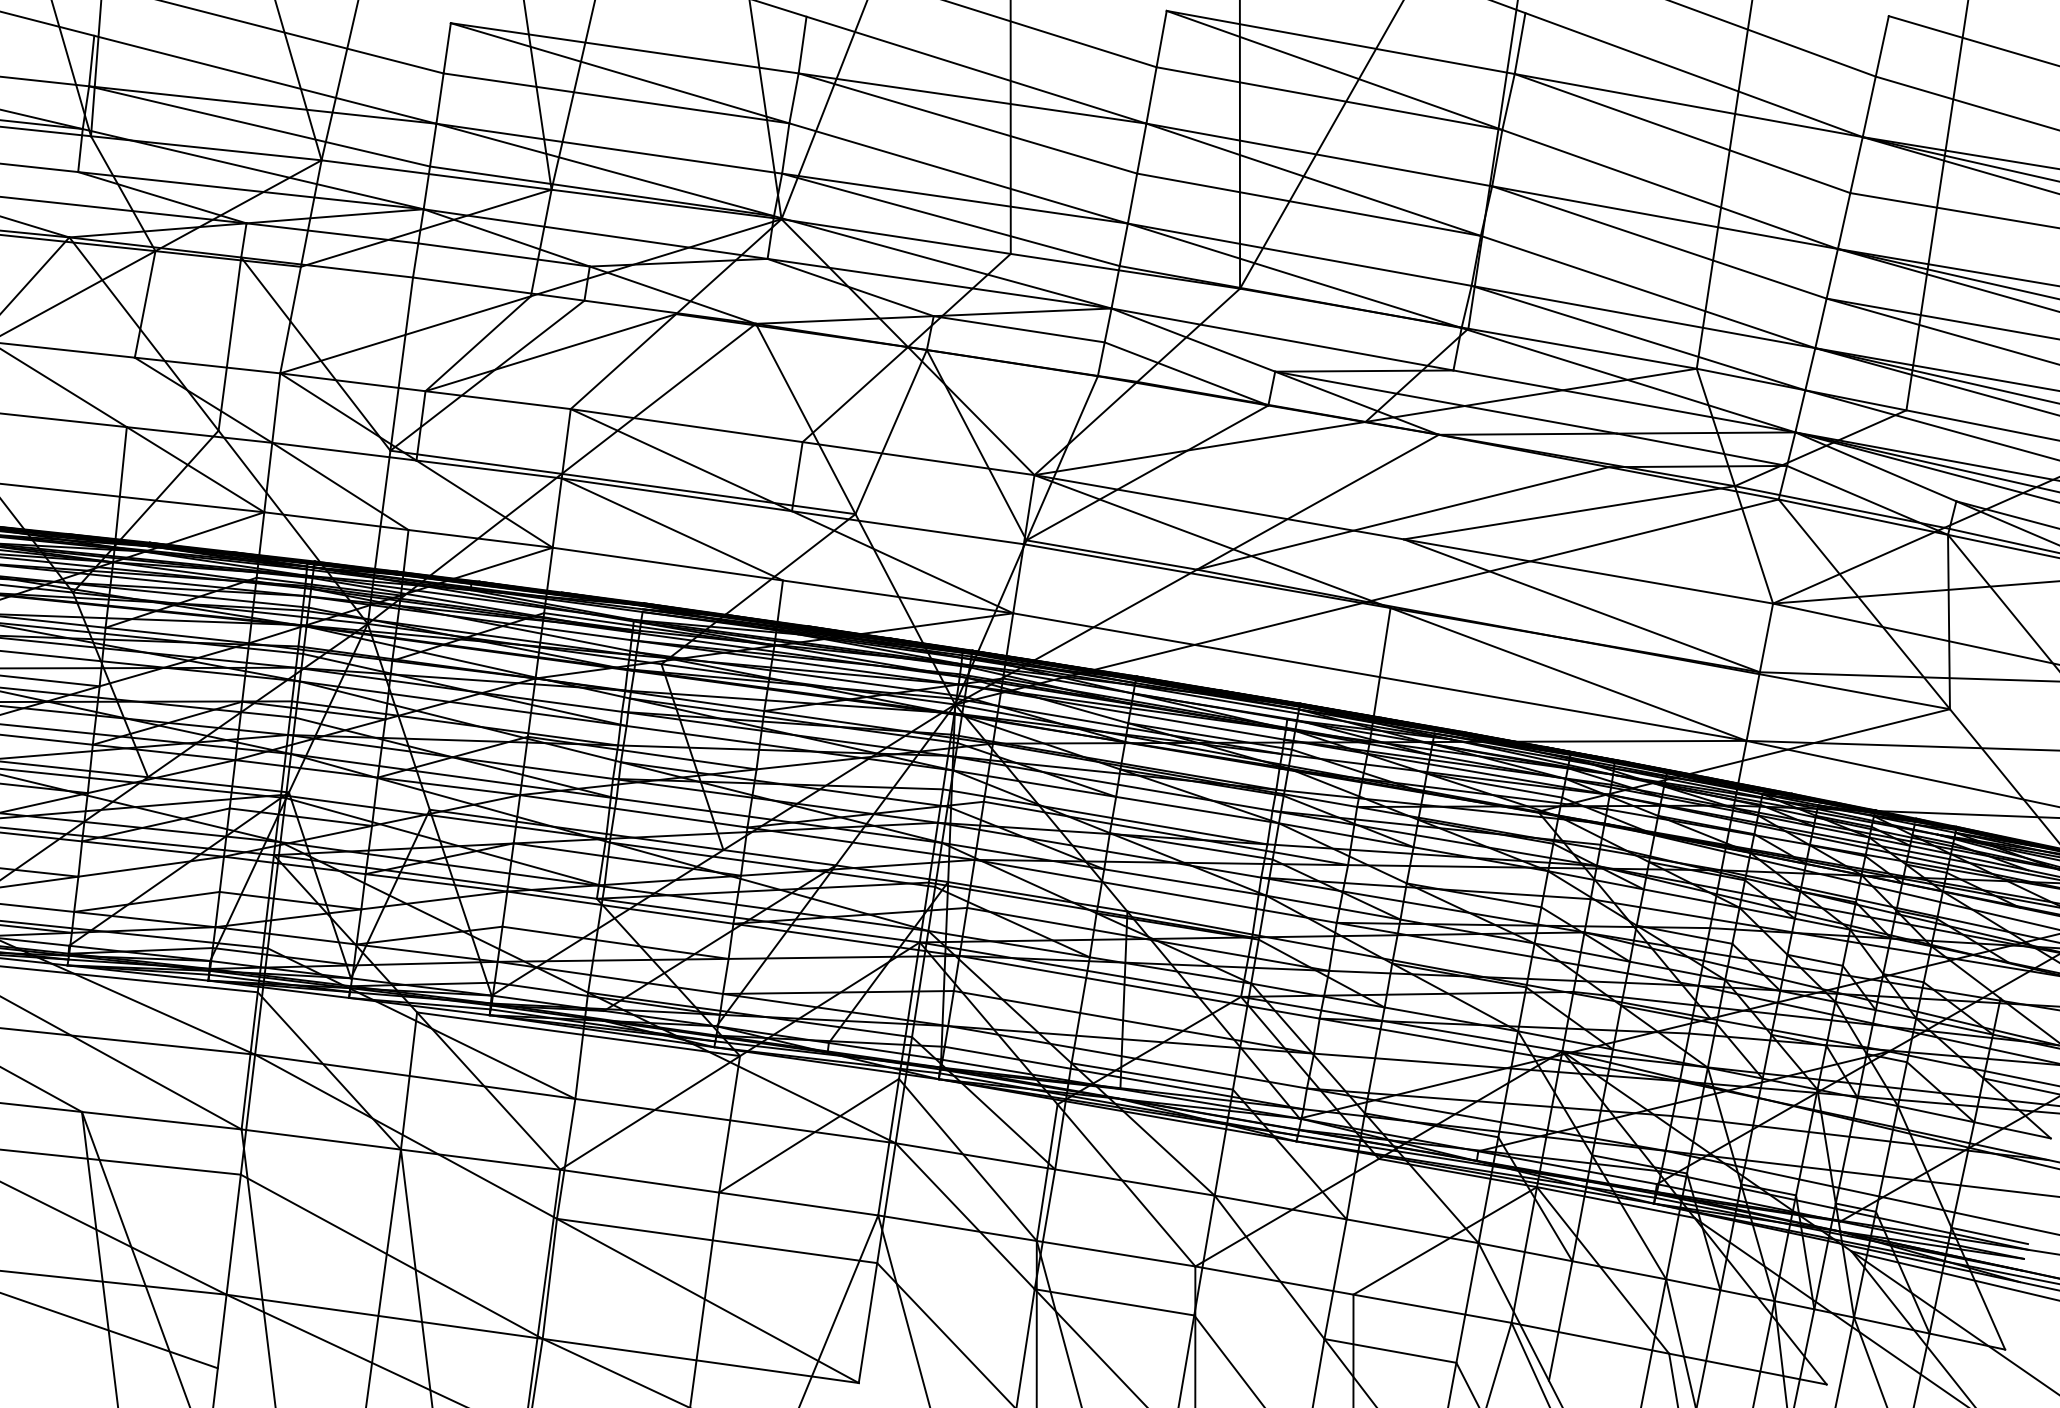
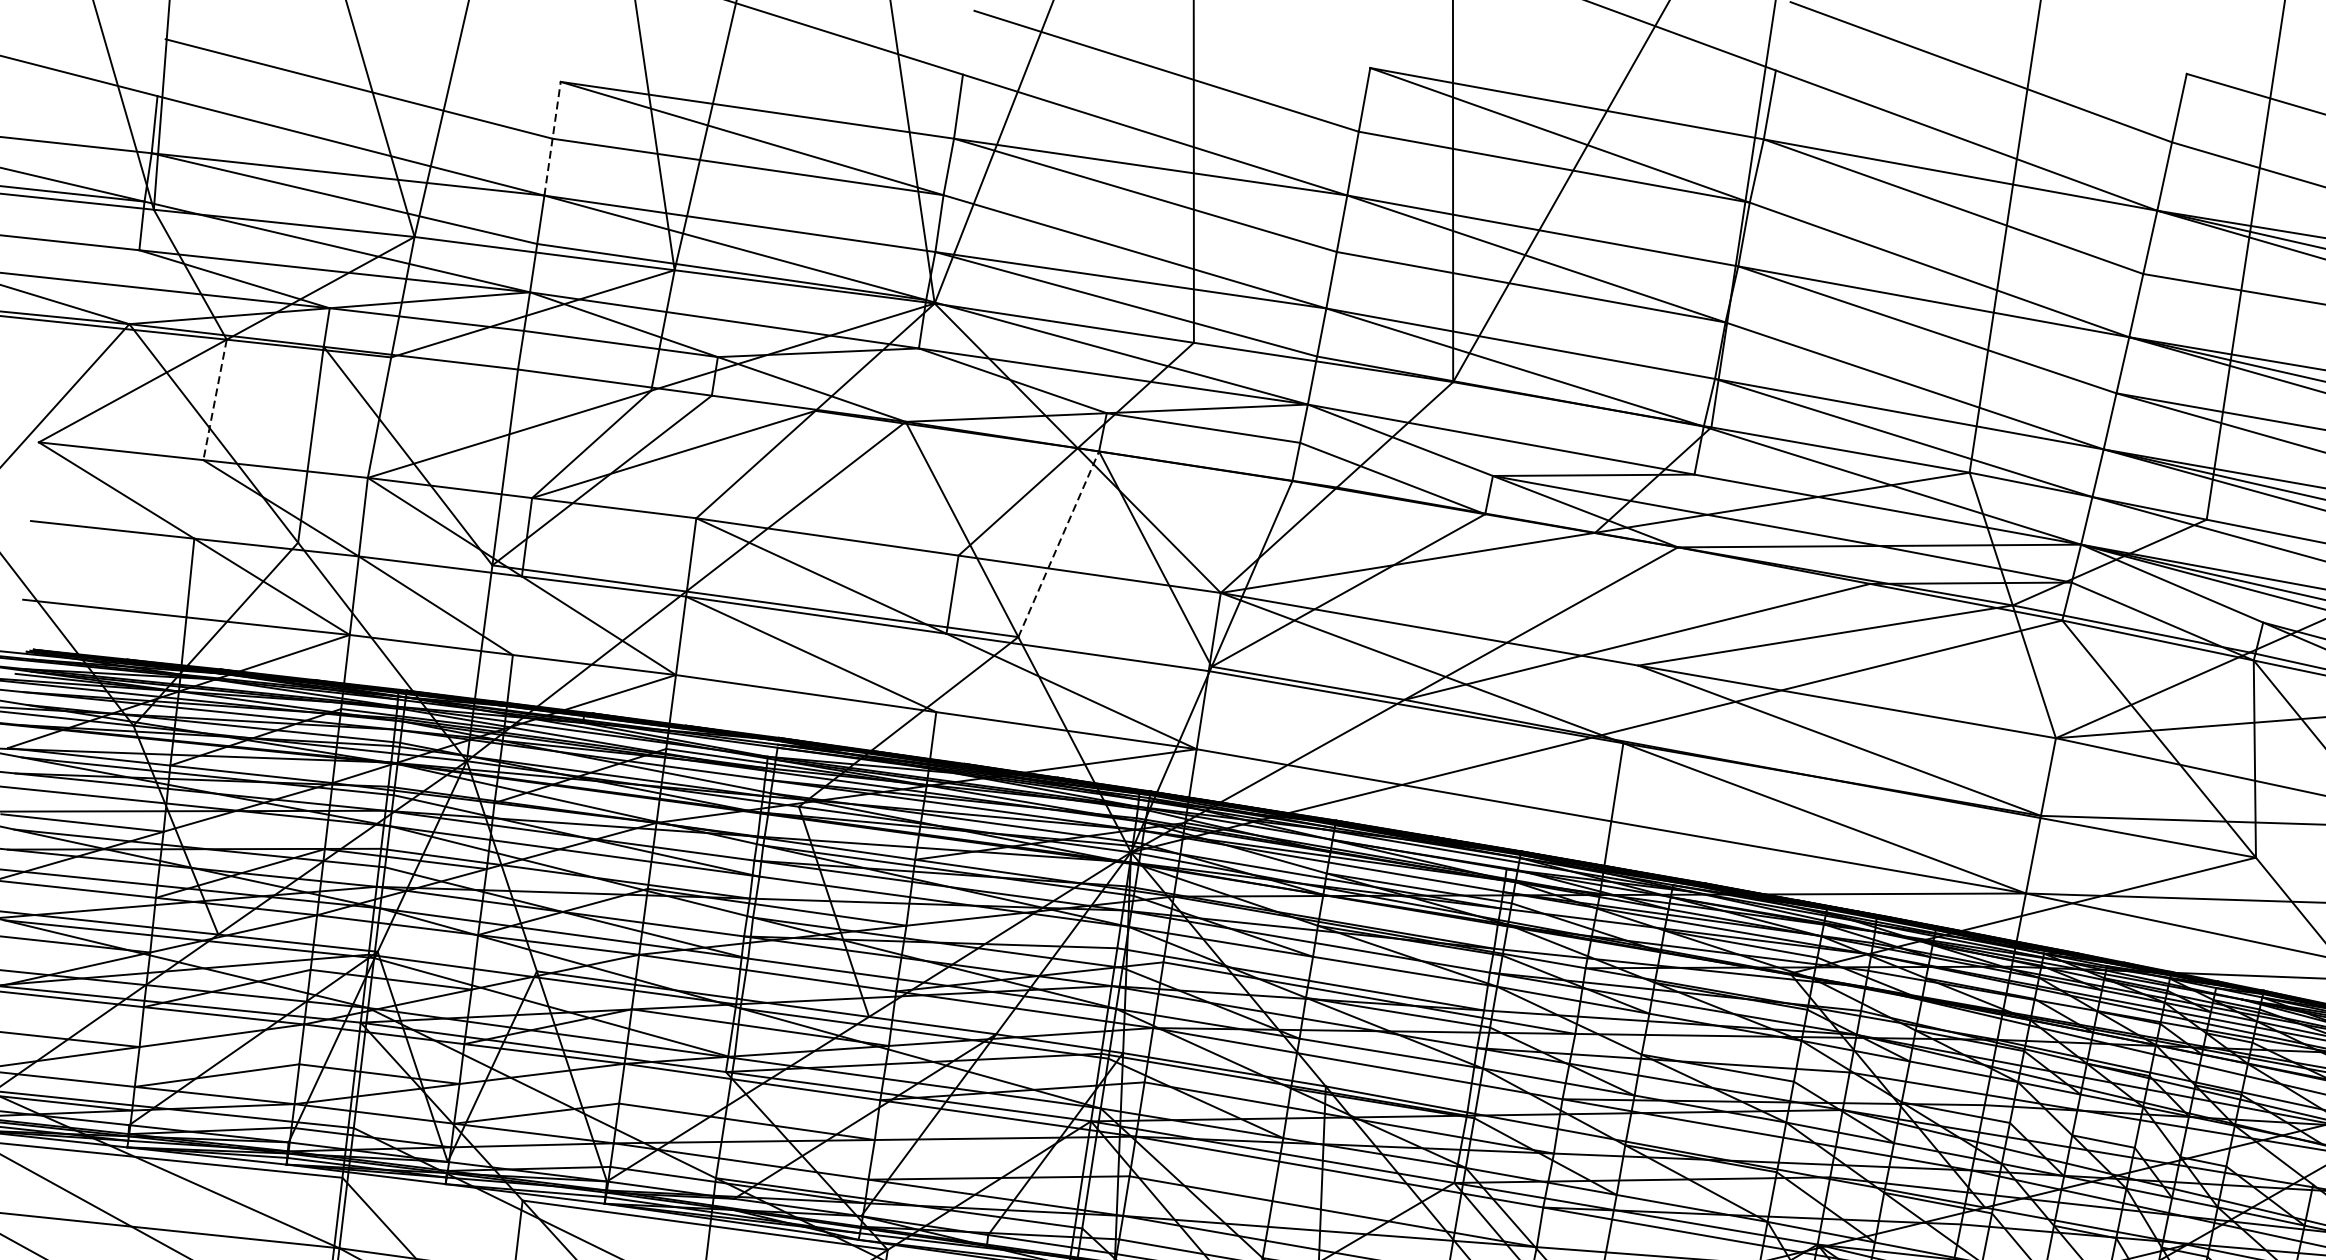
line: (443, 73) -> (552, 138), solid -> dashed
line: (145, 304) -> (215, 400), solid -> dashed
line: (891, 431) -> (1059, 543), solid -> dashed

